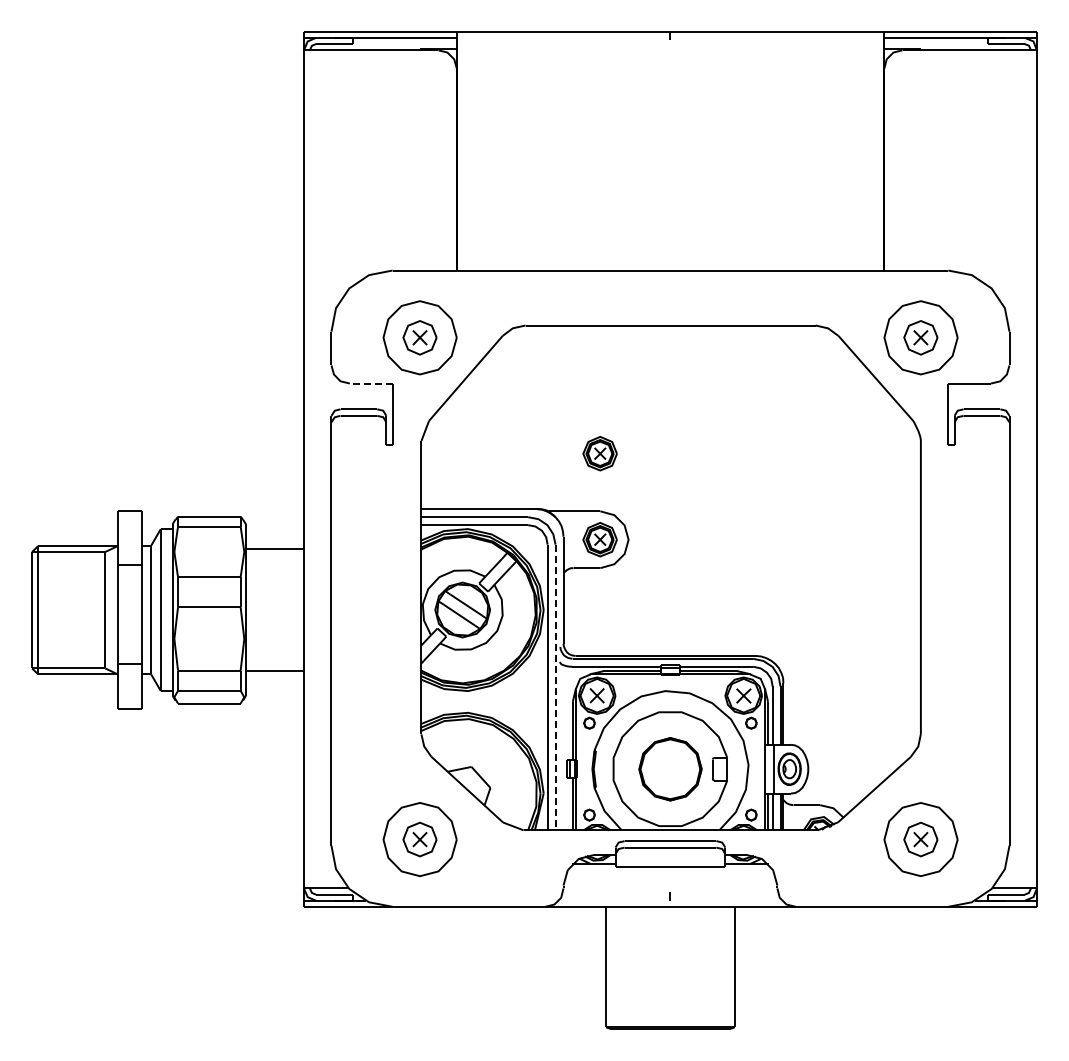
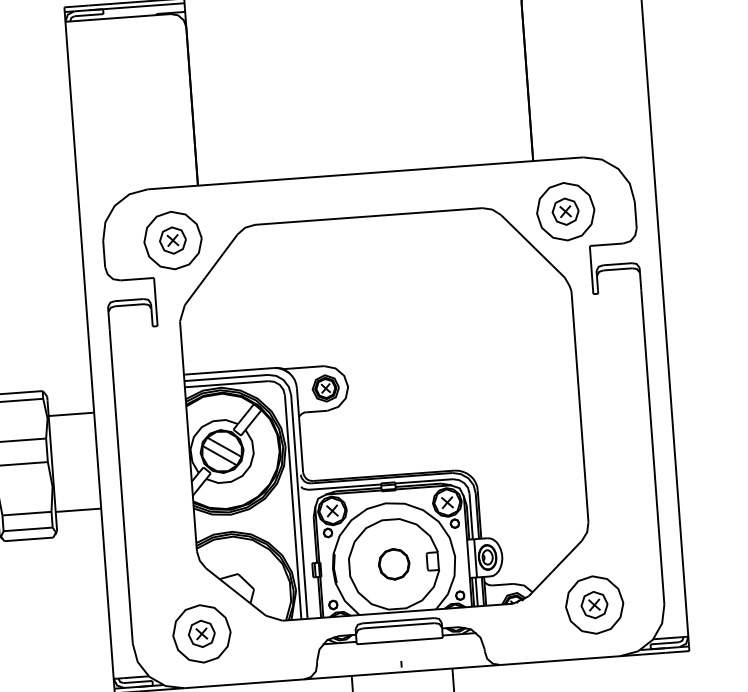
line: (370, 383) -> (136, 279), dashed -> solid
part: (599, 453) -> (320, 320), removed
line: (555, 687) -> (299, 506), dashed -> solid
part: (670, 768) -> (394, 563), size x0.62

